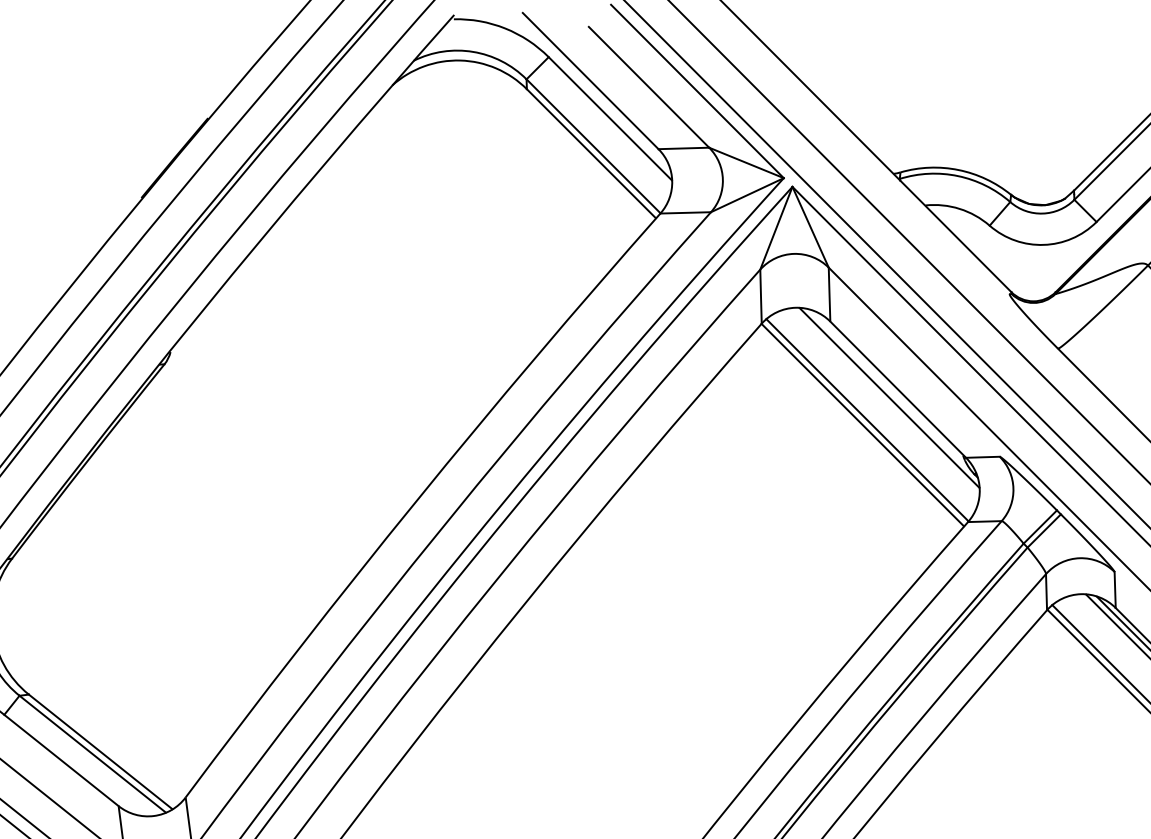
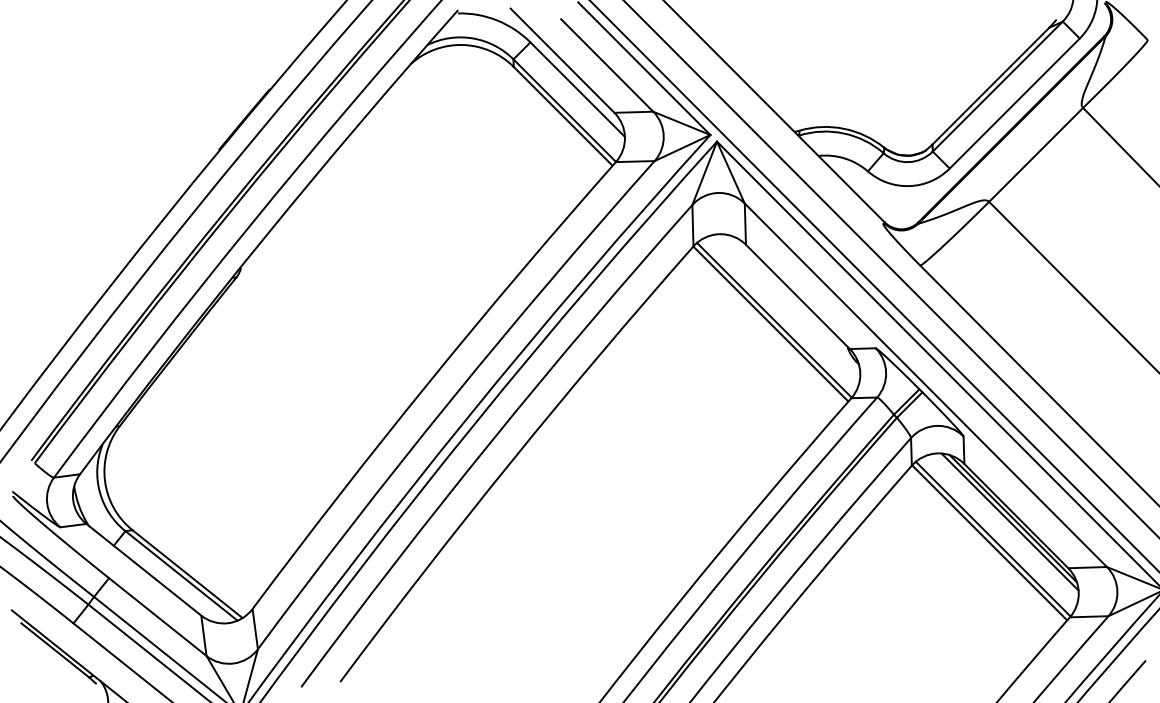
line: (889, 398) -> (791, 303), removed

